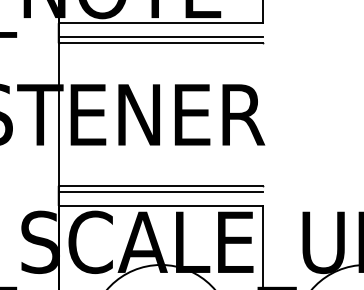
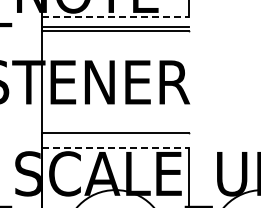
line: (161, 23) -> (115, 16), solid -> dashed
line: (161, 191) -> (115, 137), removed
line: (161, 205) -> (115, 147), solid -> dashed

